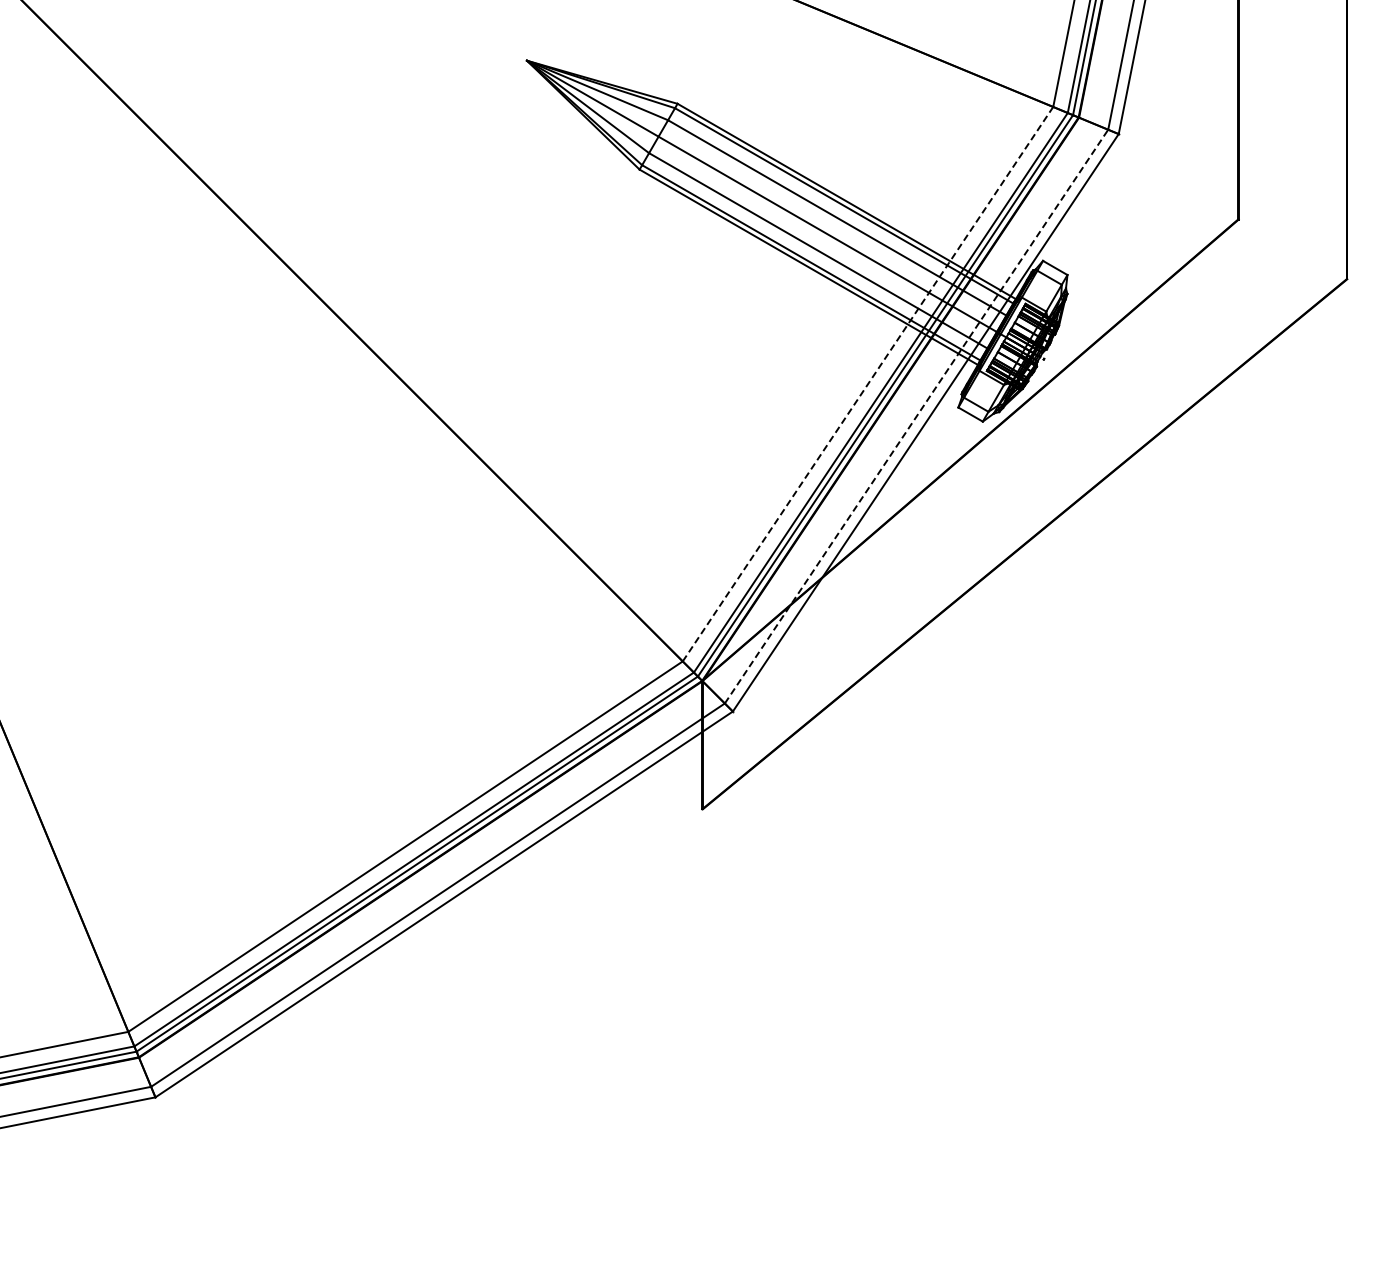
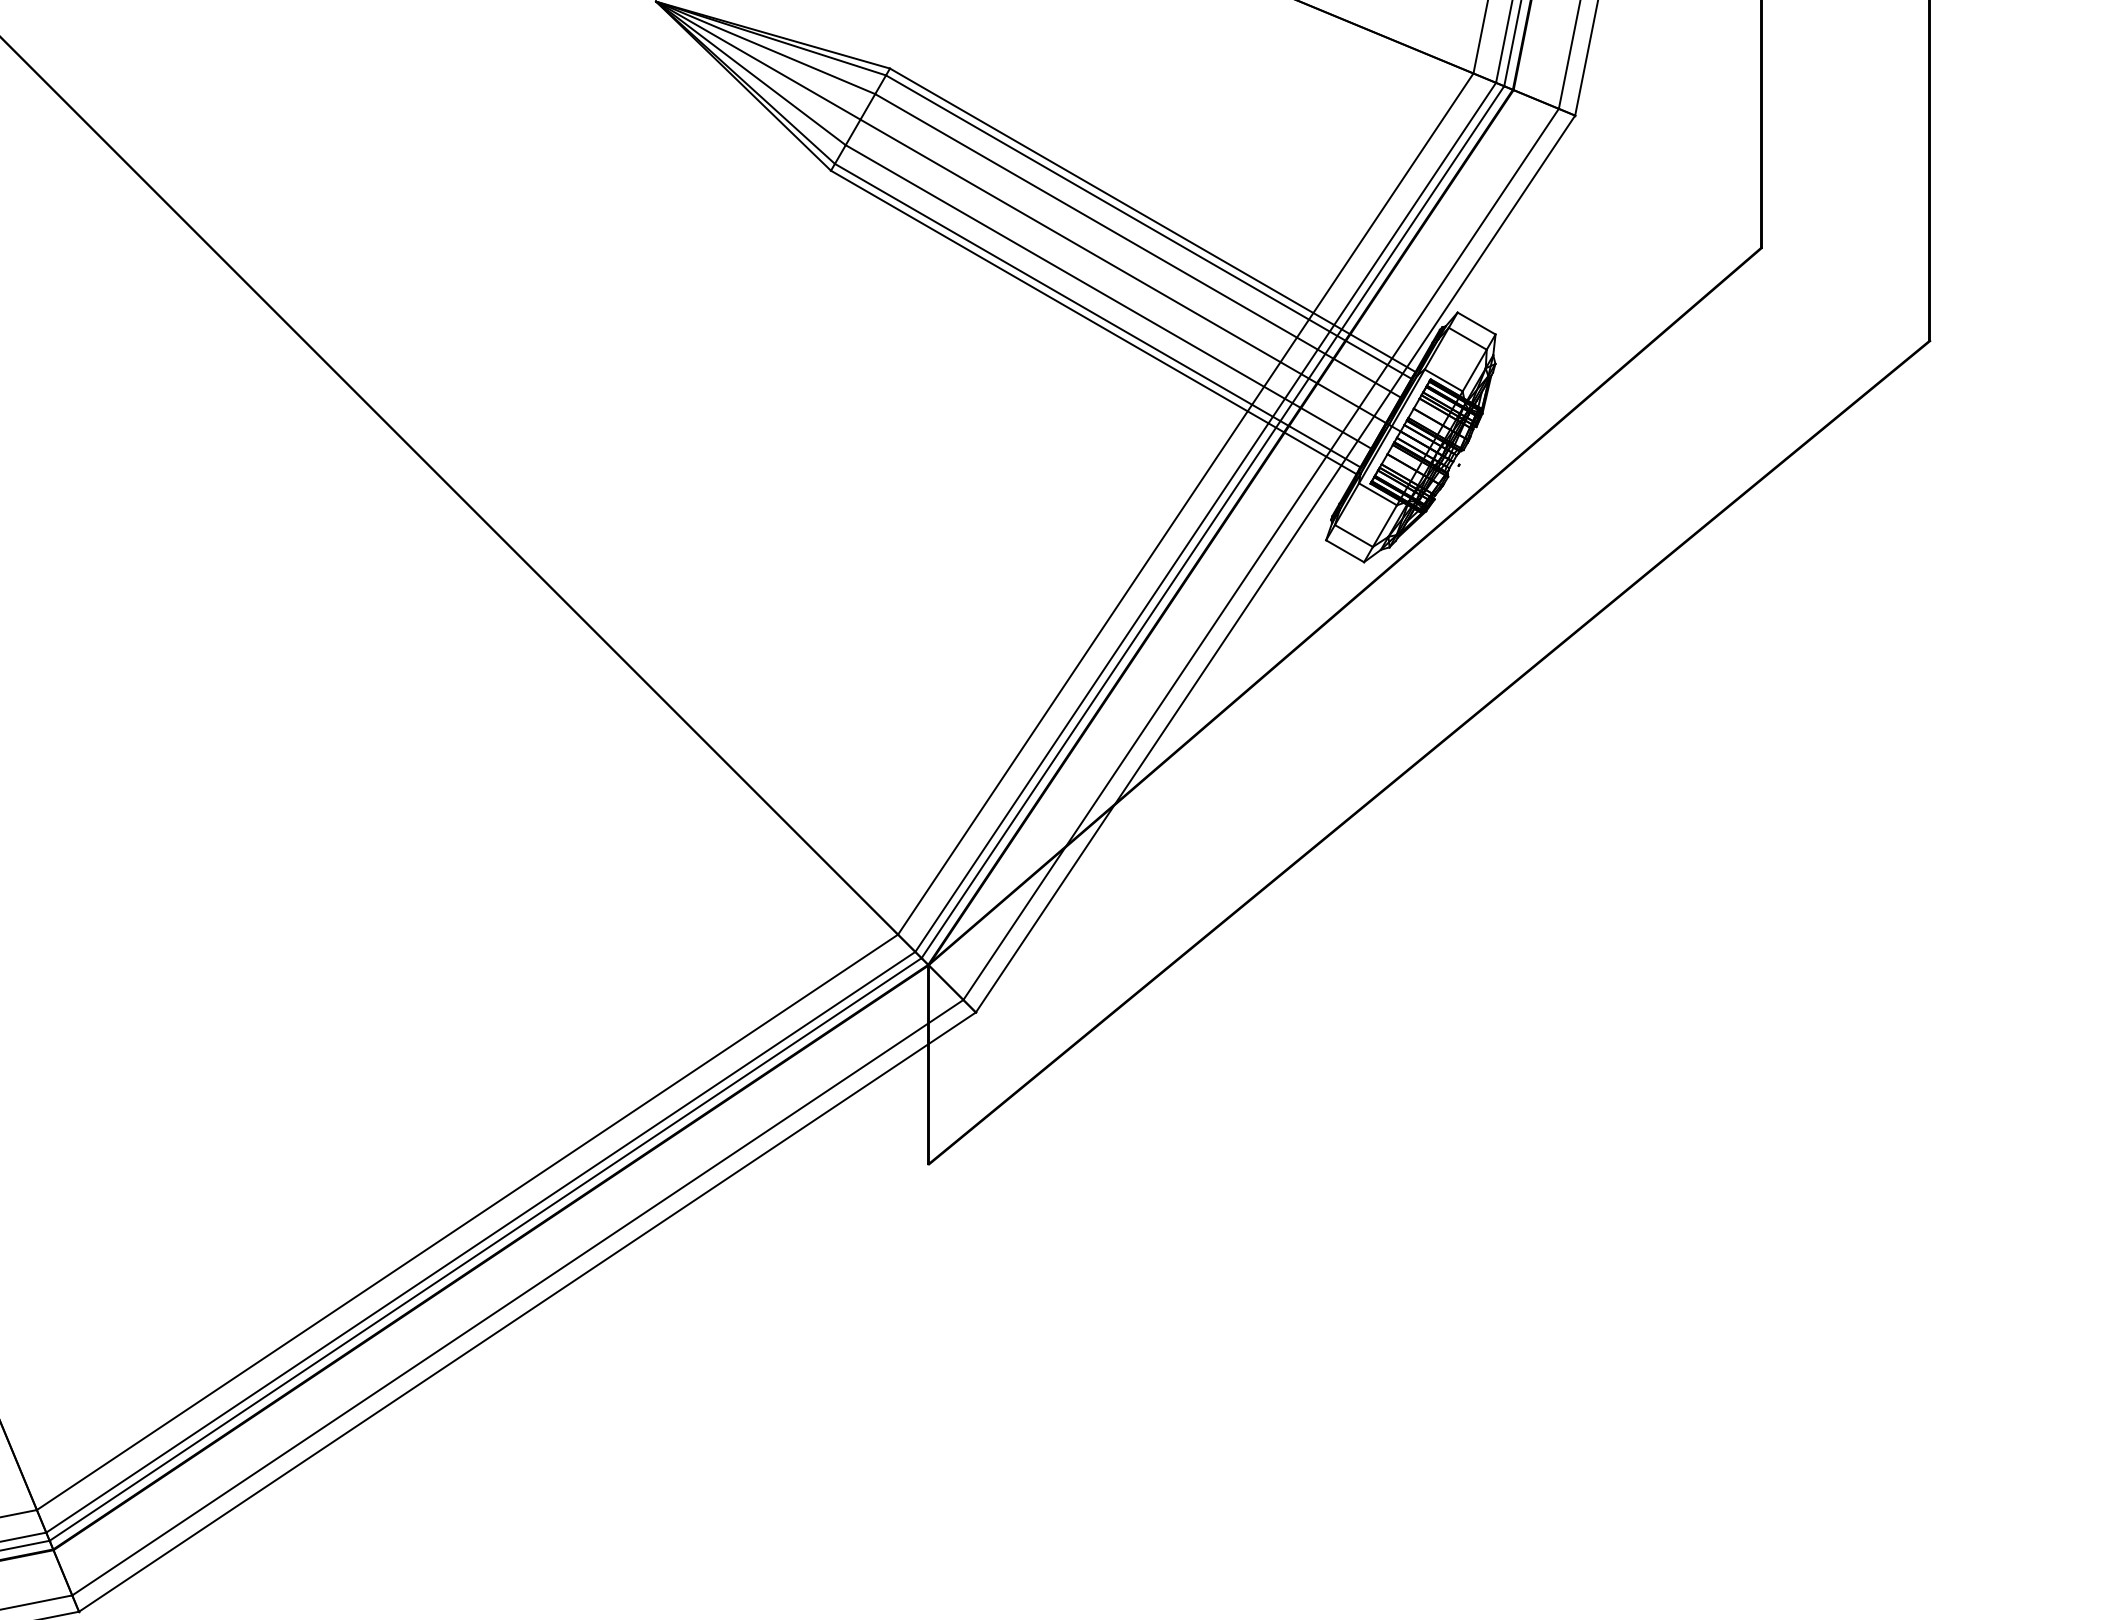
line: (868, 383) -> (1186, 502), dashed -> solid
line: (916, 416) -> (1261, 554), dashed -> solid

